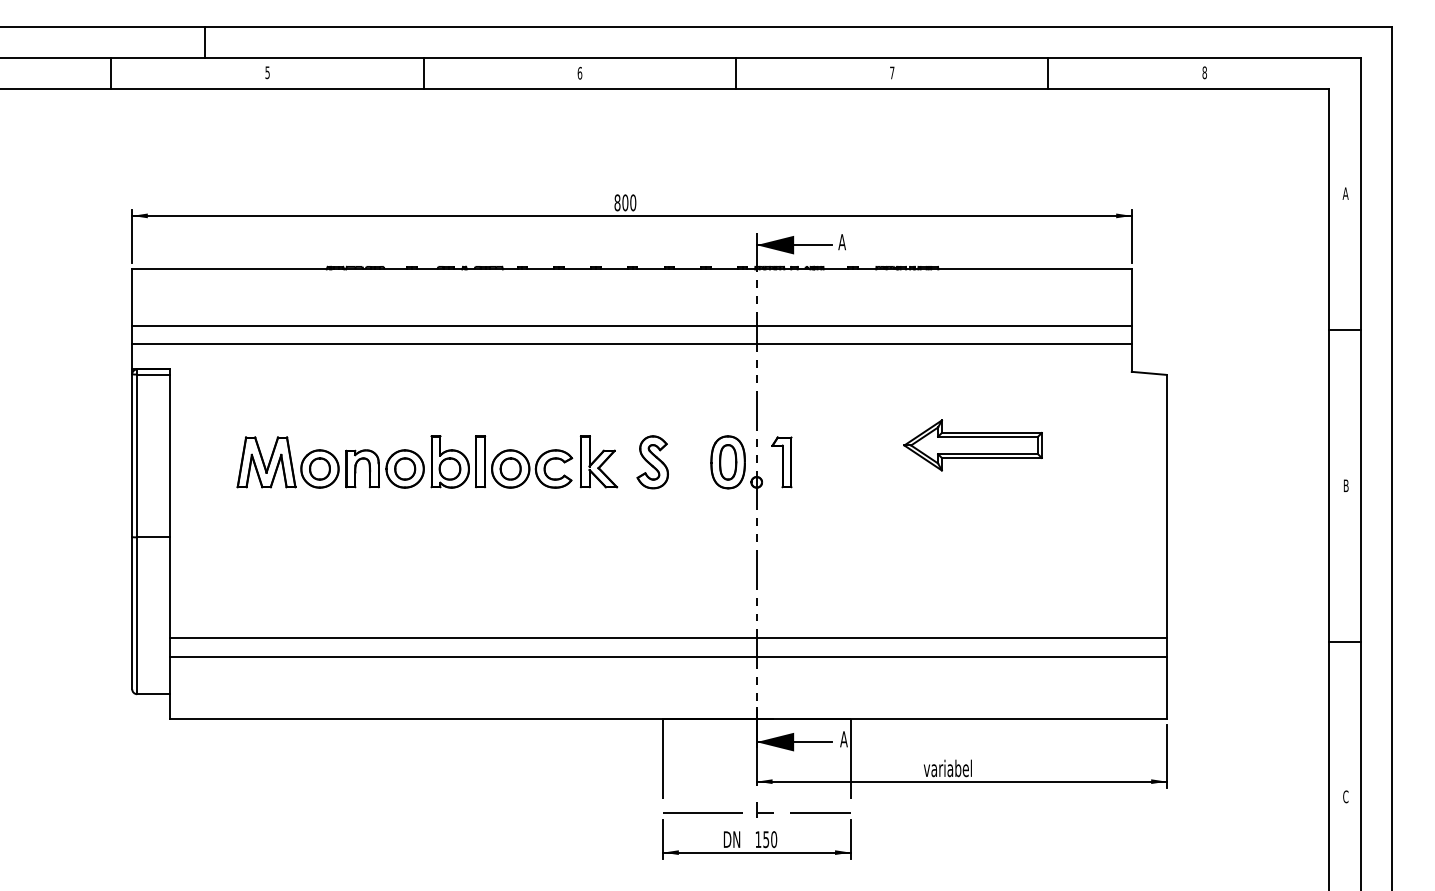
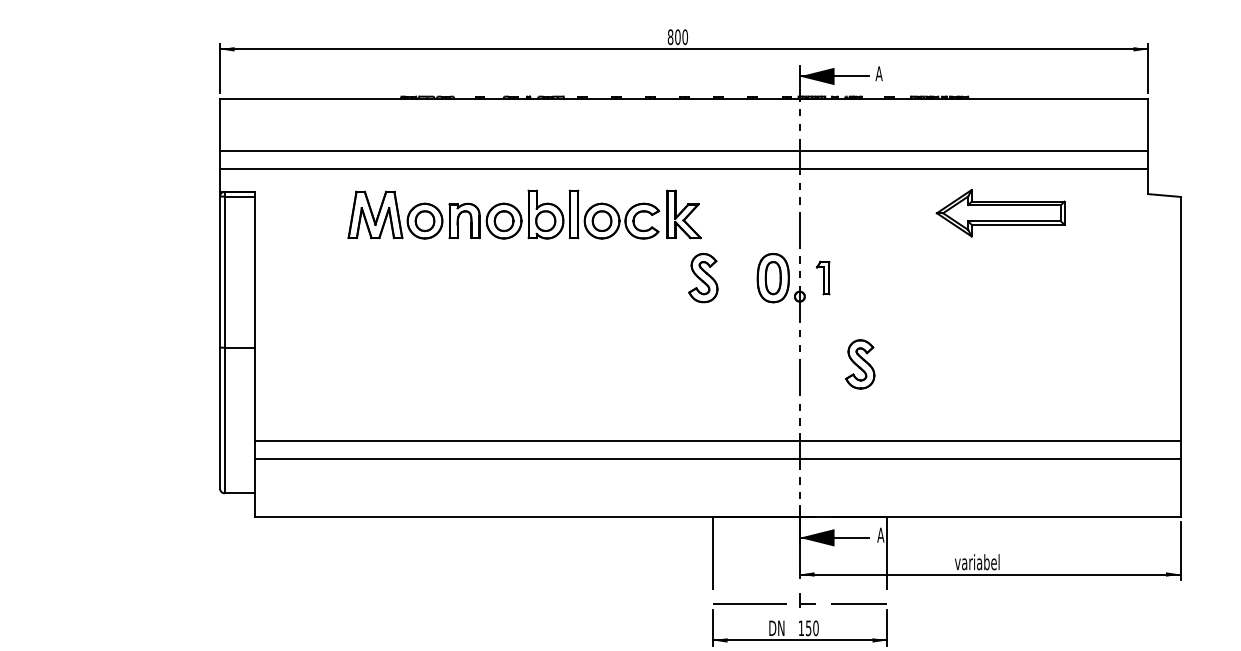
part: (972, 445) -> (1000, 213), moved
part: (427, 461) -> (524, 214), moved
part: (781, 462) -> (822, 278), size x0.7
part: (821, 555) -> (859, 364), added

